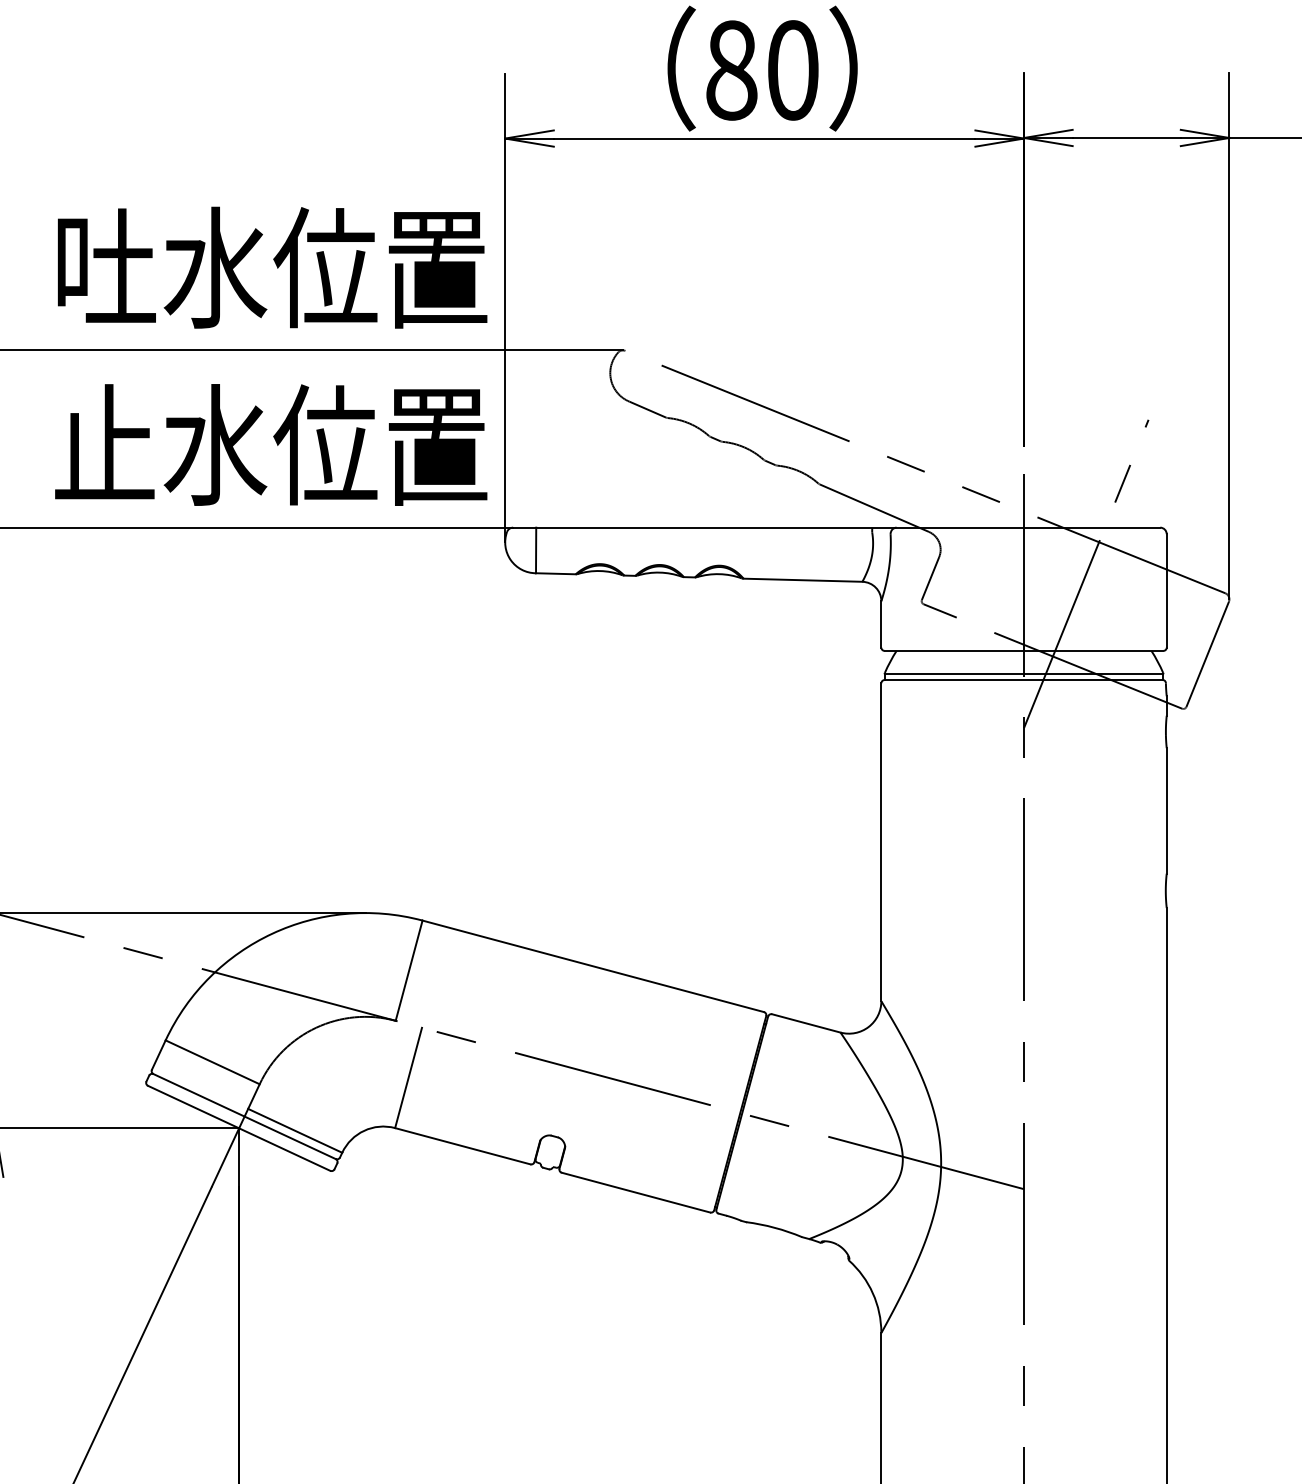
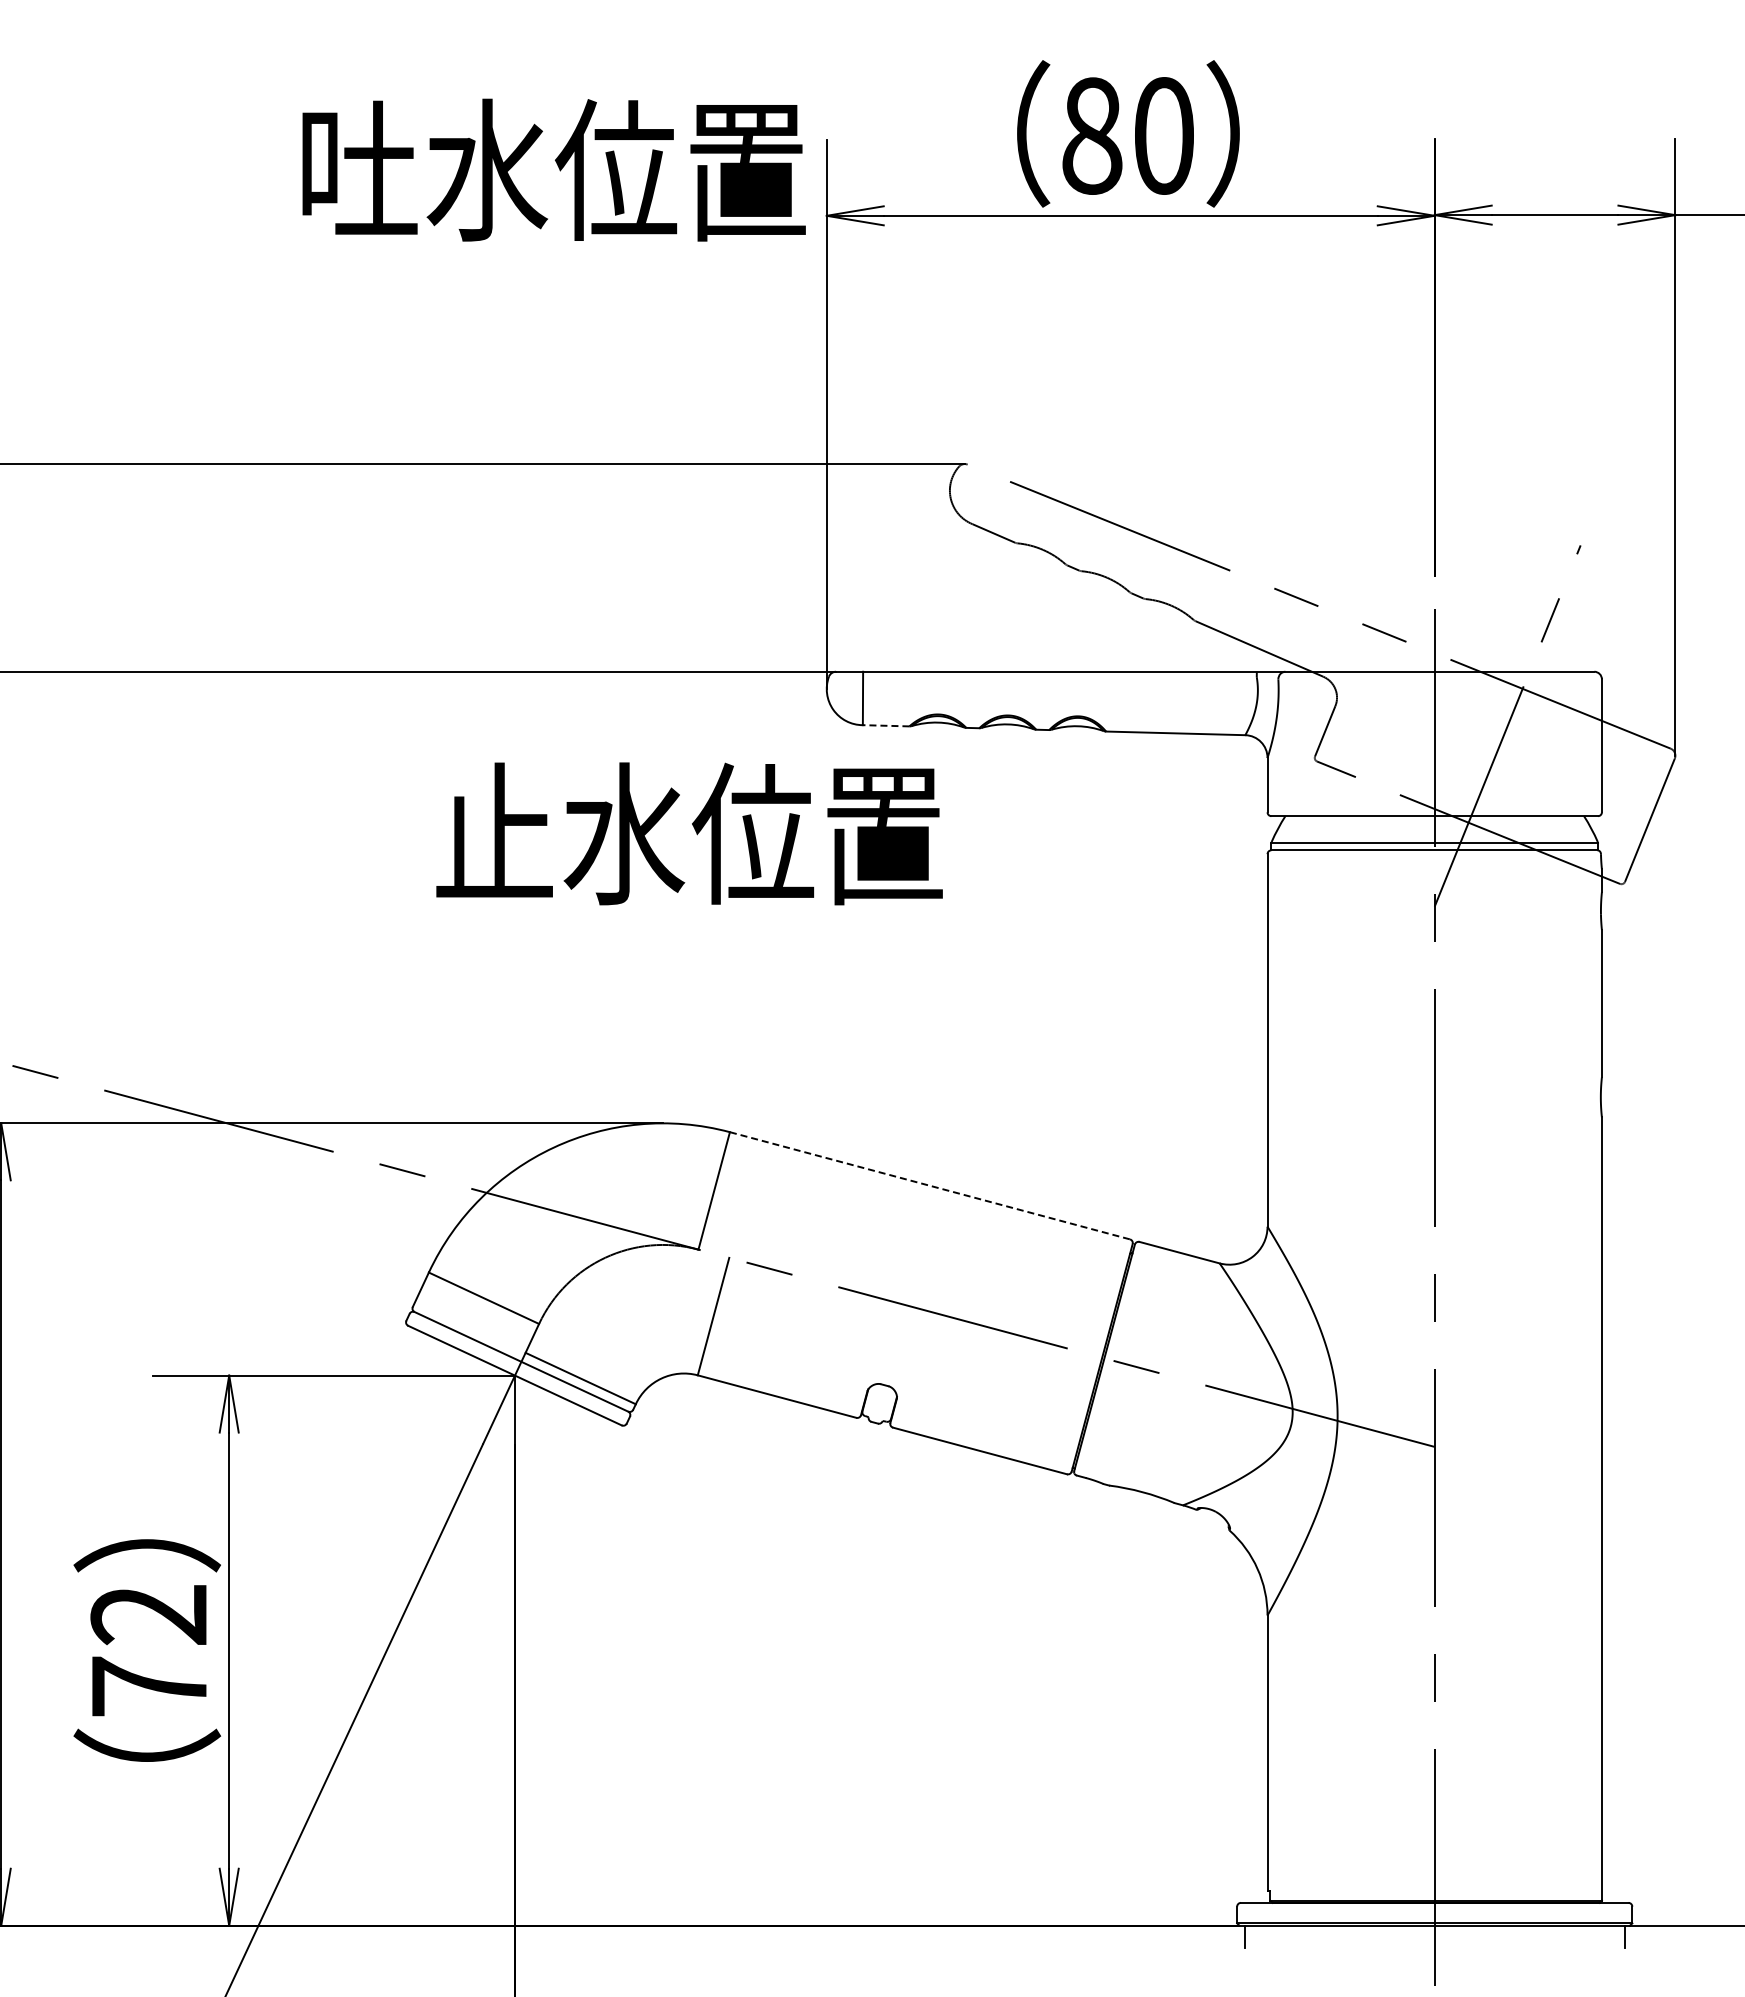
text: (271, 267) -> (553, 169), moved
text: (271, 444) -> (689, 833), moved
line: (555, 573) -> (885, 725), solid -> dashed
line: (593, 966) -> (930, 1185), solid -> dashed

